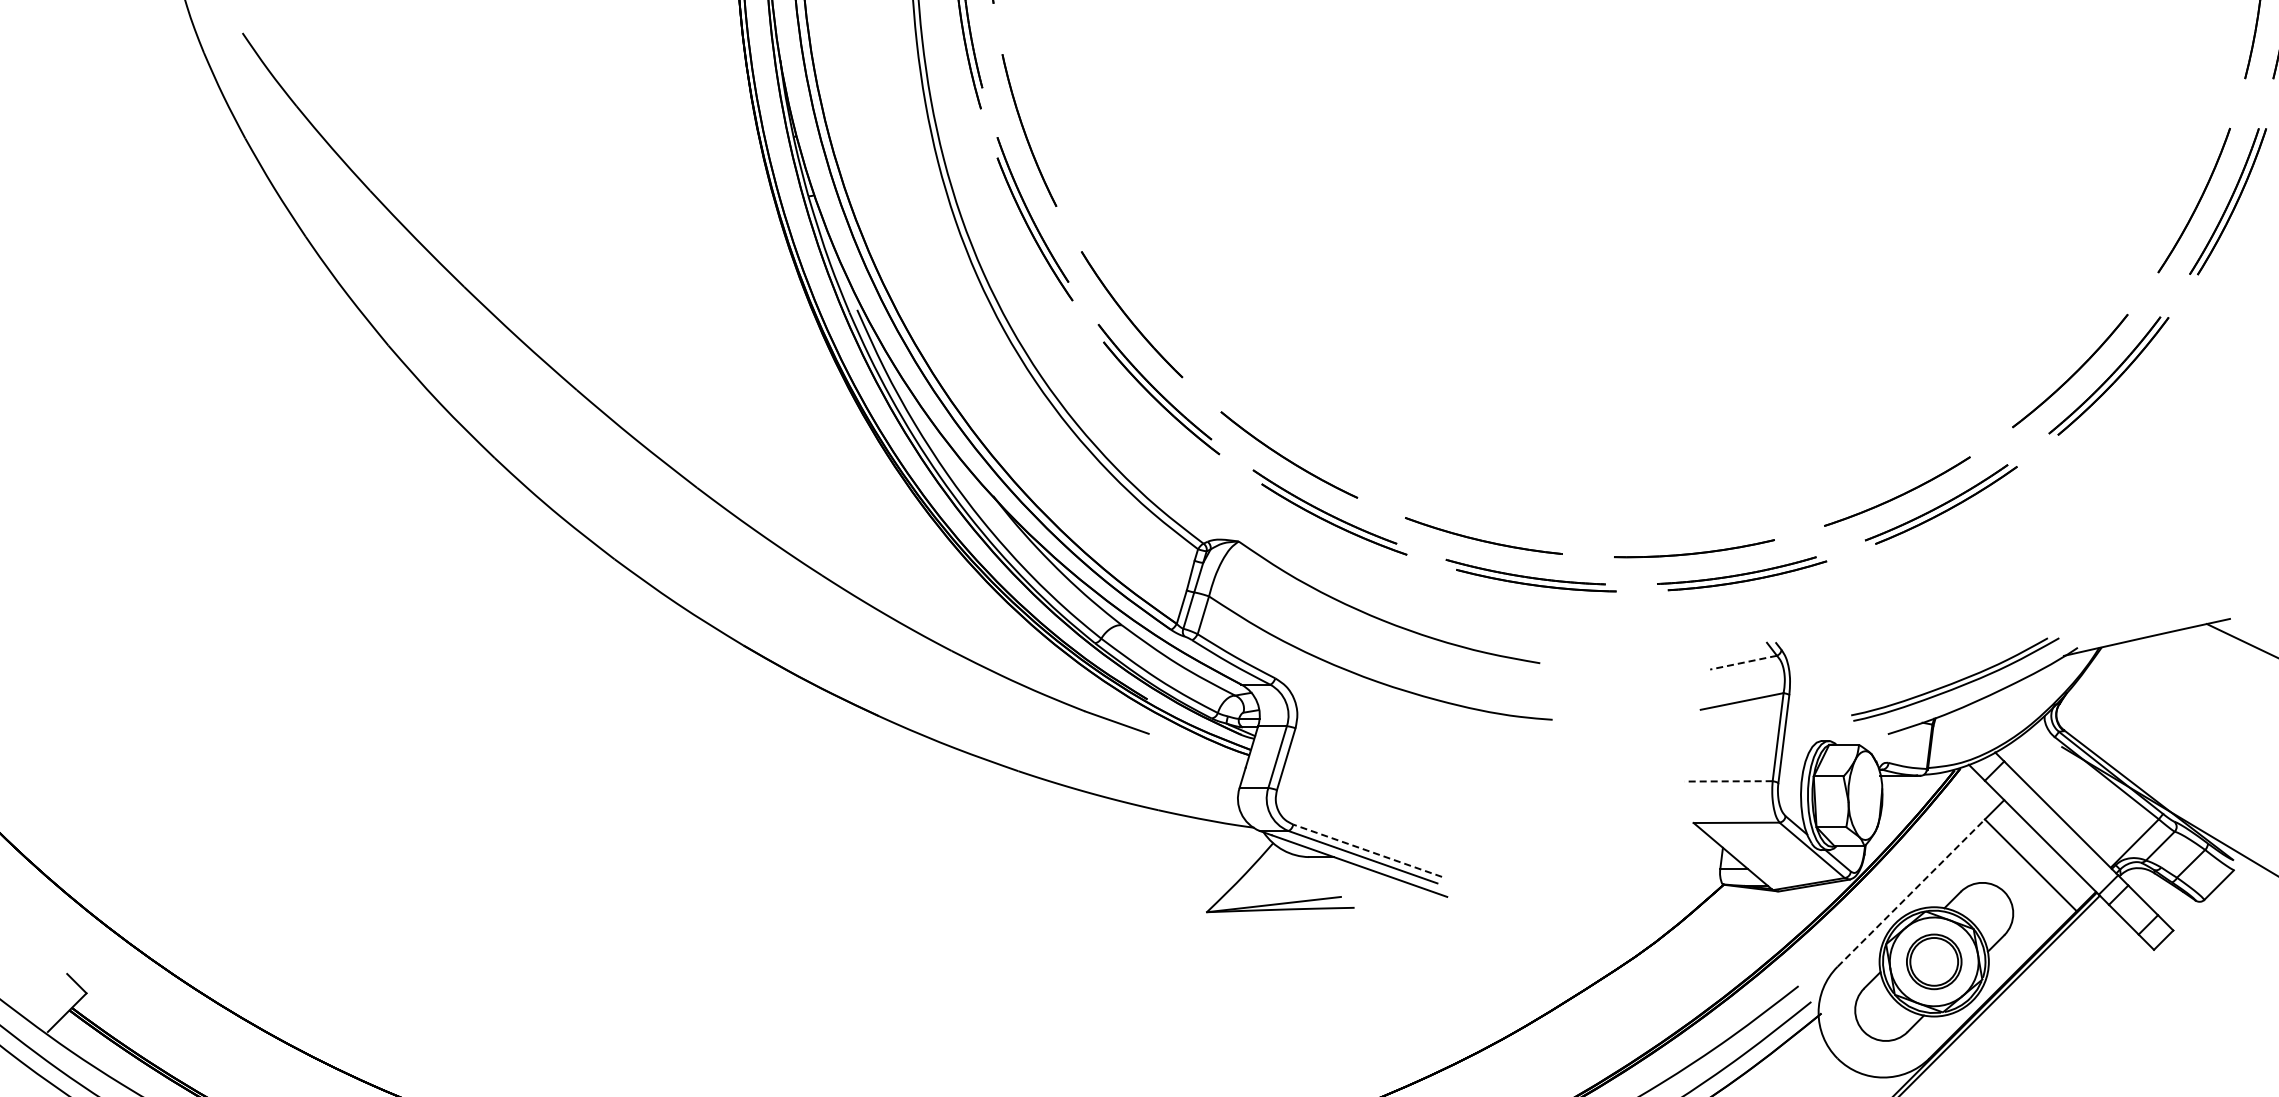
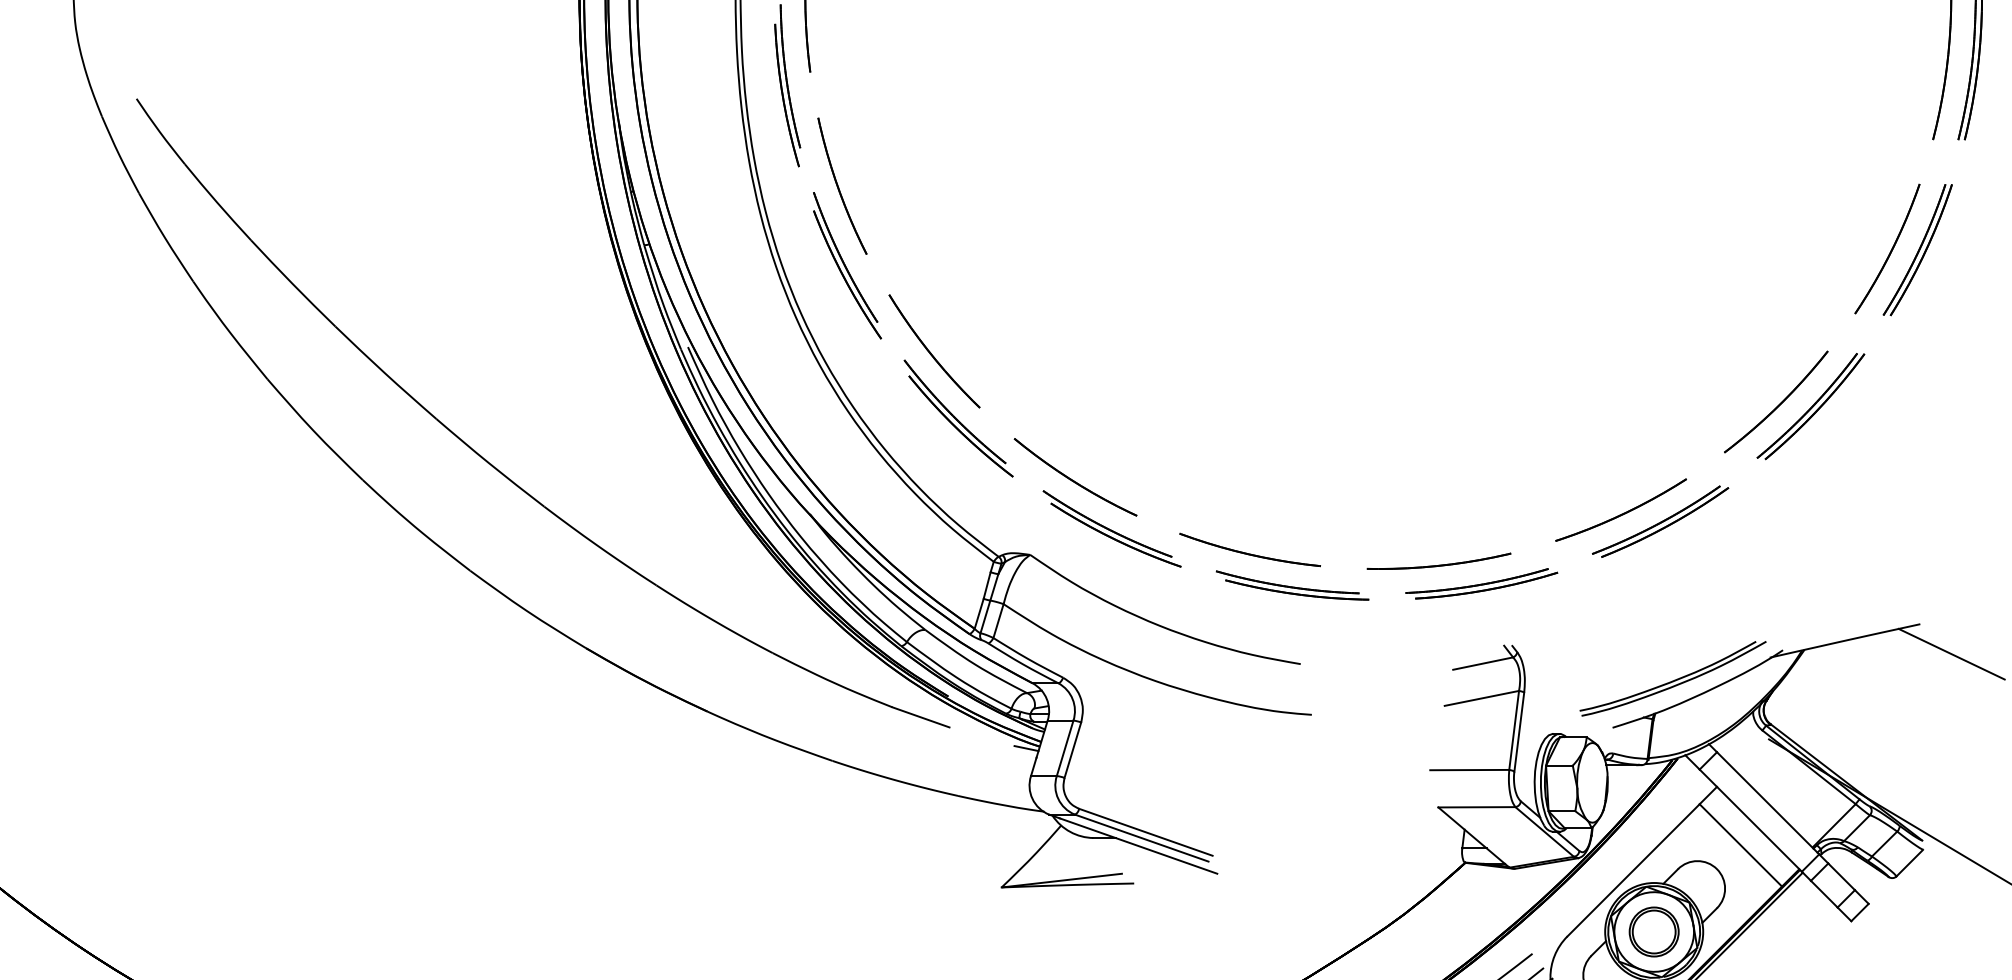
line: (1743, 662) -> (1483, 663), dashed -> solid
line: (1234, 757) -> (1026, 748), added
line: (1728, 781) -> (1469, 770), dashed -> solid
line: (1367, 850) -> (1145, 832), dashed -> solid
line: (1911, 892) -> (1633, 869), dashed -> solid

